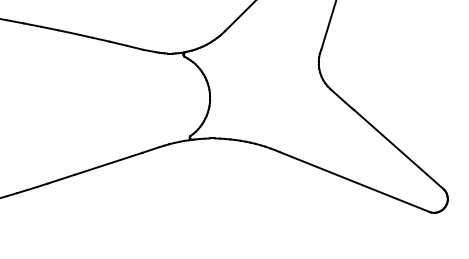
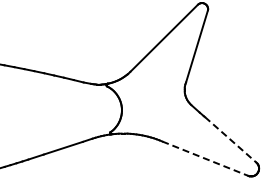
line: (399, 150) -> (231, 140), solid -> dashed
line: (354, 181) -> (205, 158), solid -> dashed

